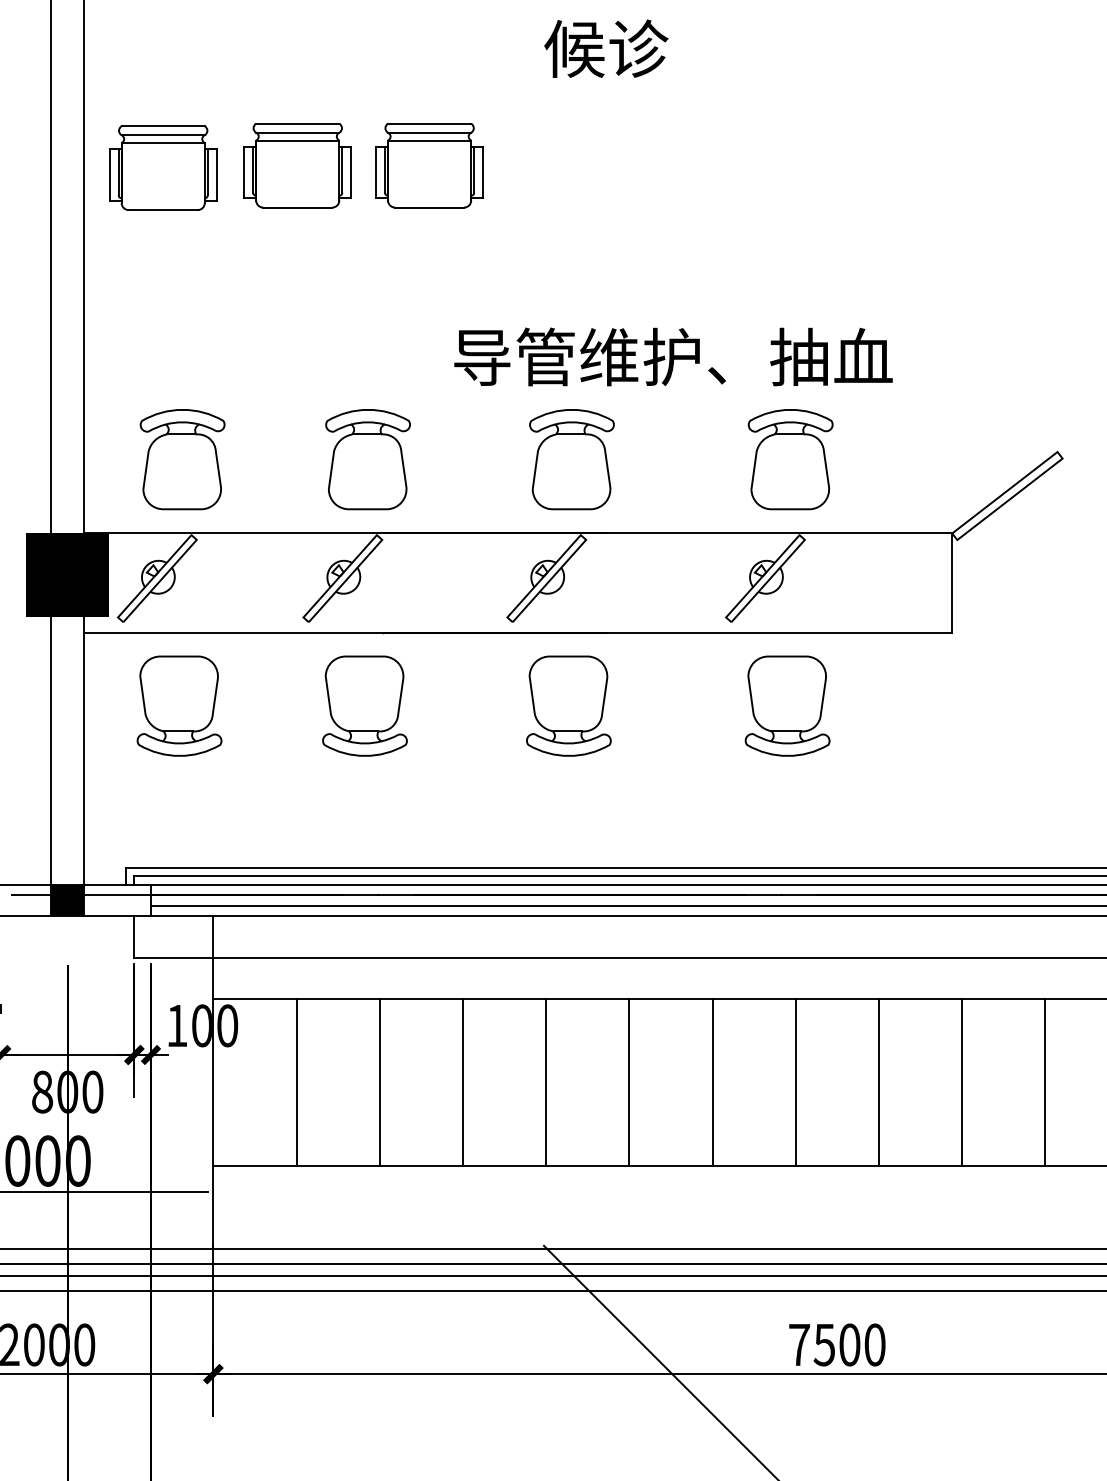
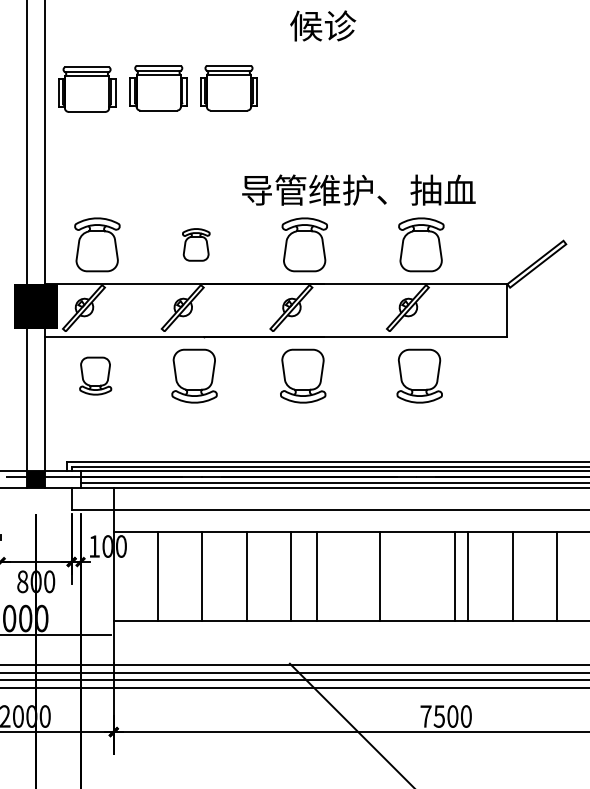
part: (368, 458) -> (196, 244), size x0.6
part: (179, 704) -> (95, 375), size x0.7
line: (629, 1082) -> (317, 576), moved
line: (796, 1082) -> (455, 576), moved

